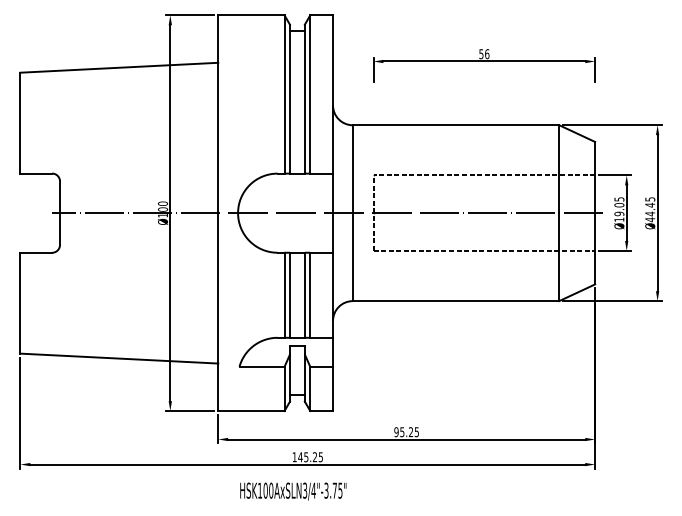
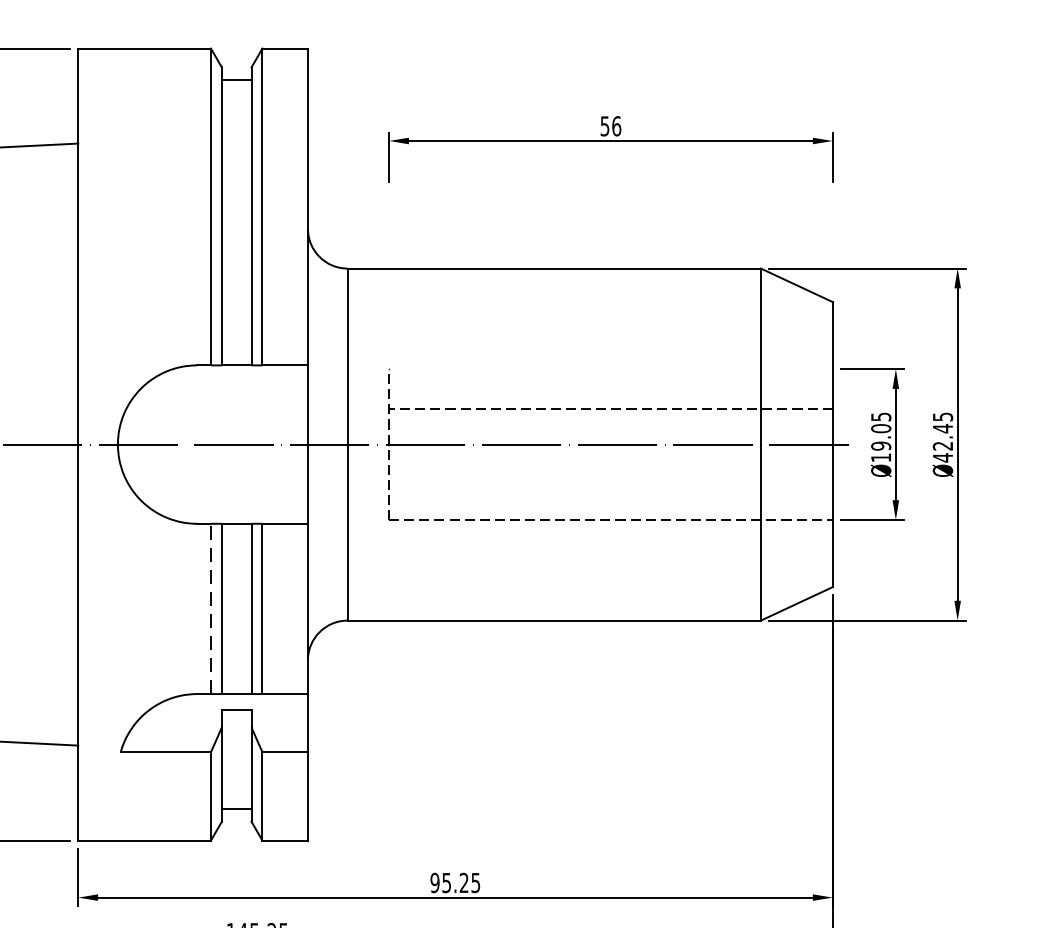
line: (484, 175) -> (611, 409), moved
text: (650, 213) -> (943, 445), Ø44.45 -> Ø42.45
line: (284, 295) -> (210, 609), solid -> dashed

